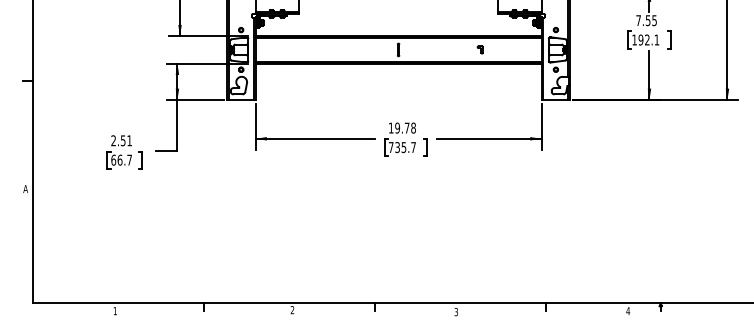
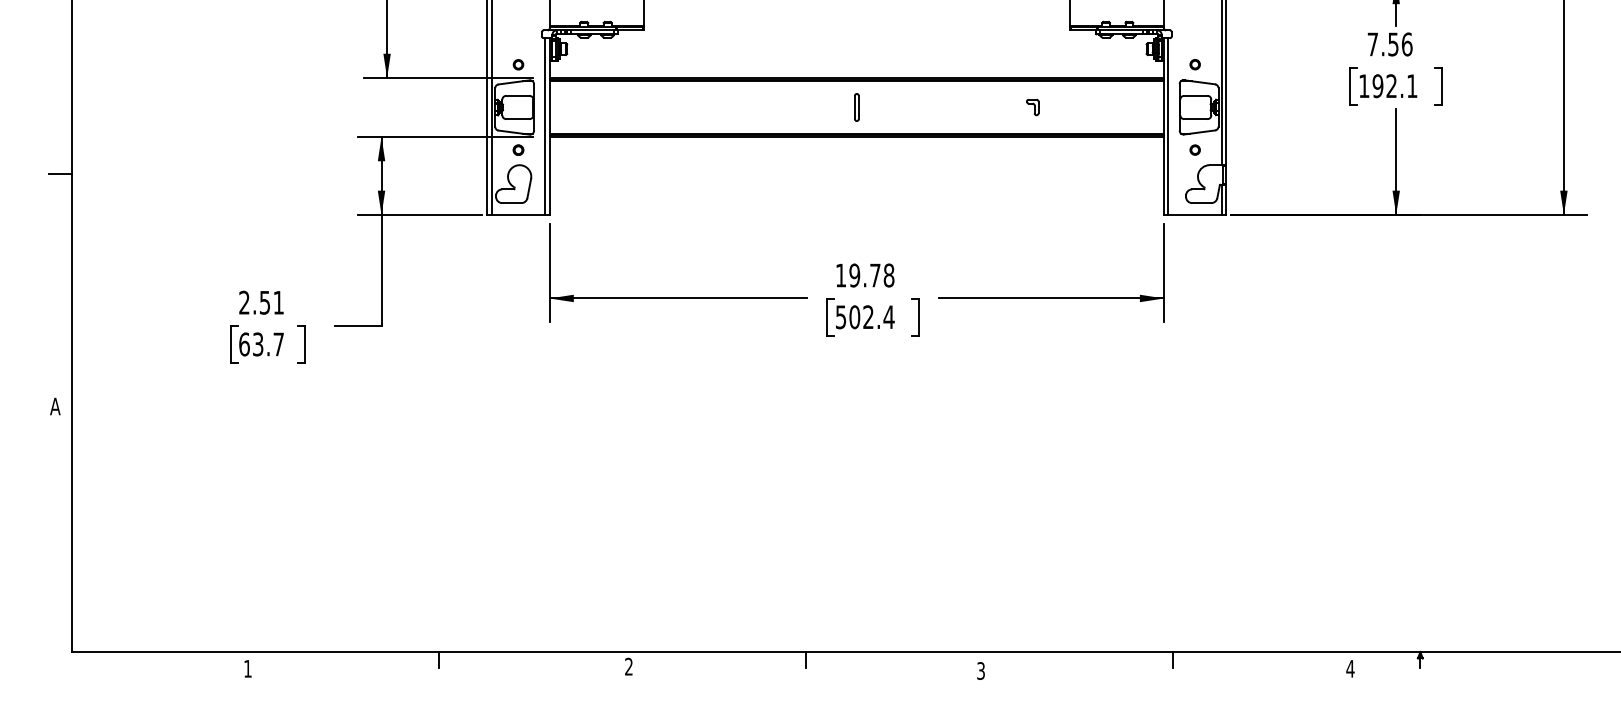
text: (654, 20) -> (1407, 44), 7.55 -> 7.56
text: (402, 147) -> (865, 317), 735.7 -> 502.4
text: (119, 159) -> (256, 342), 66.7 -> 63.7

